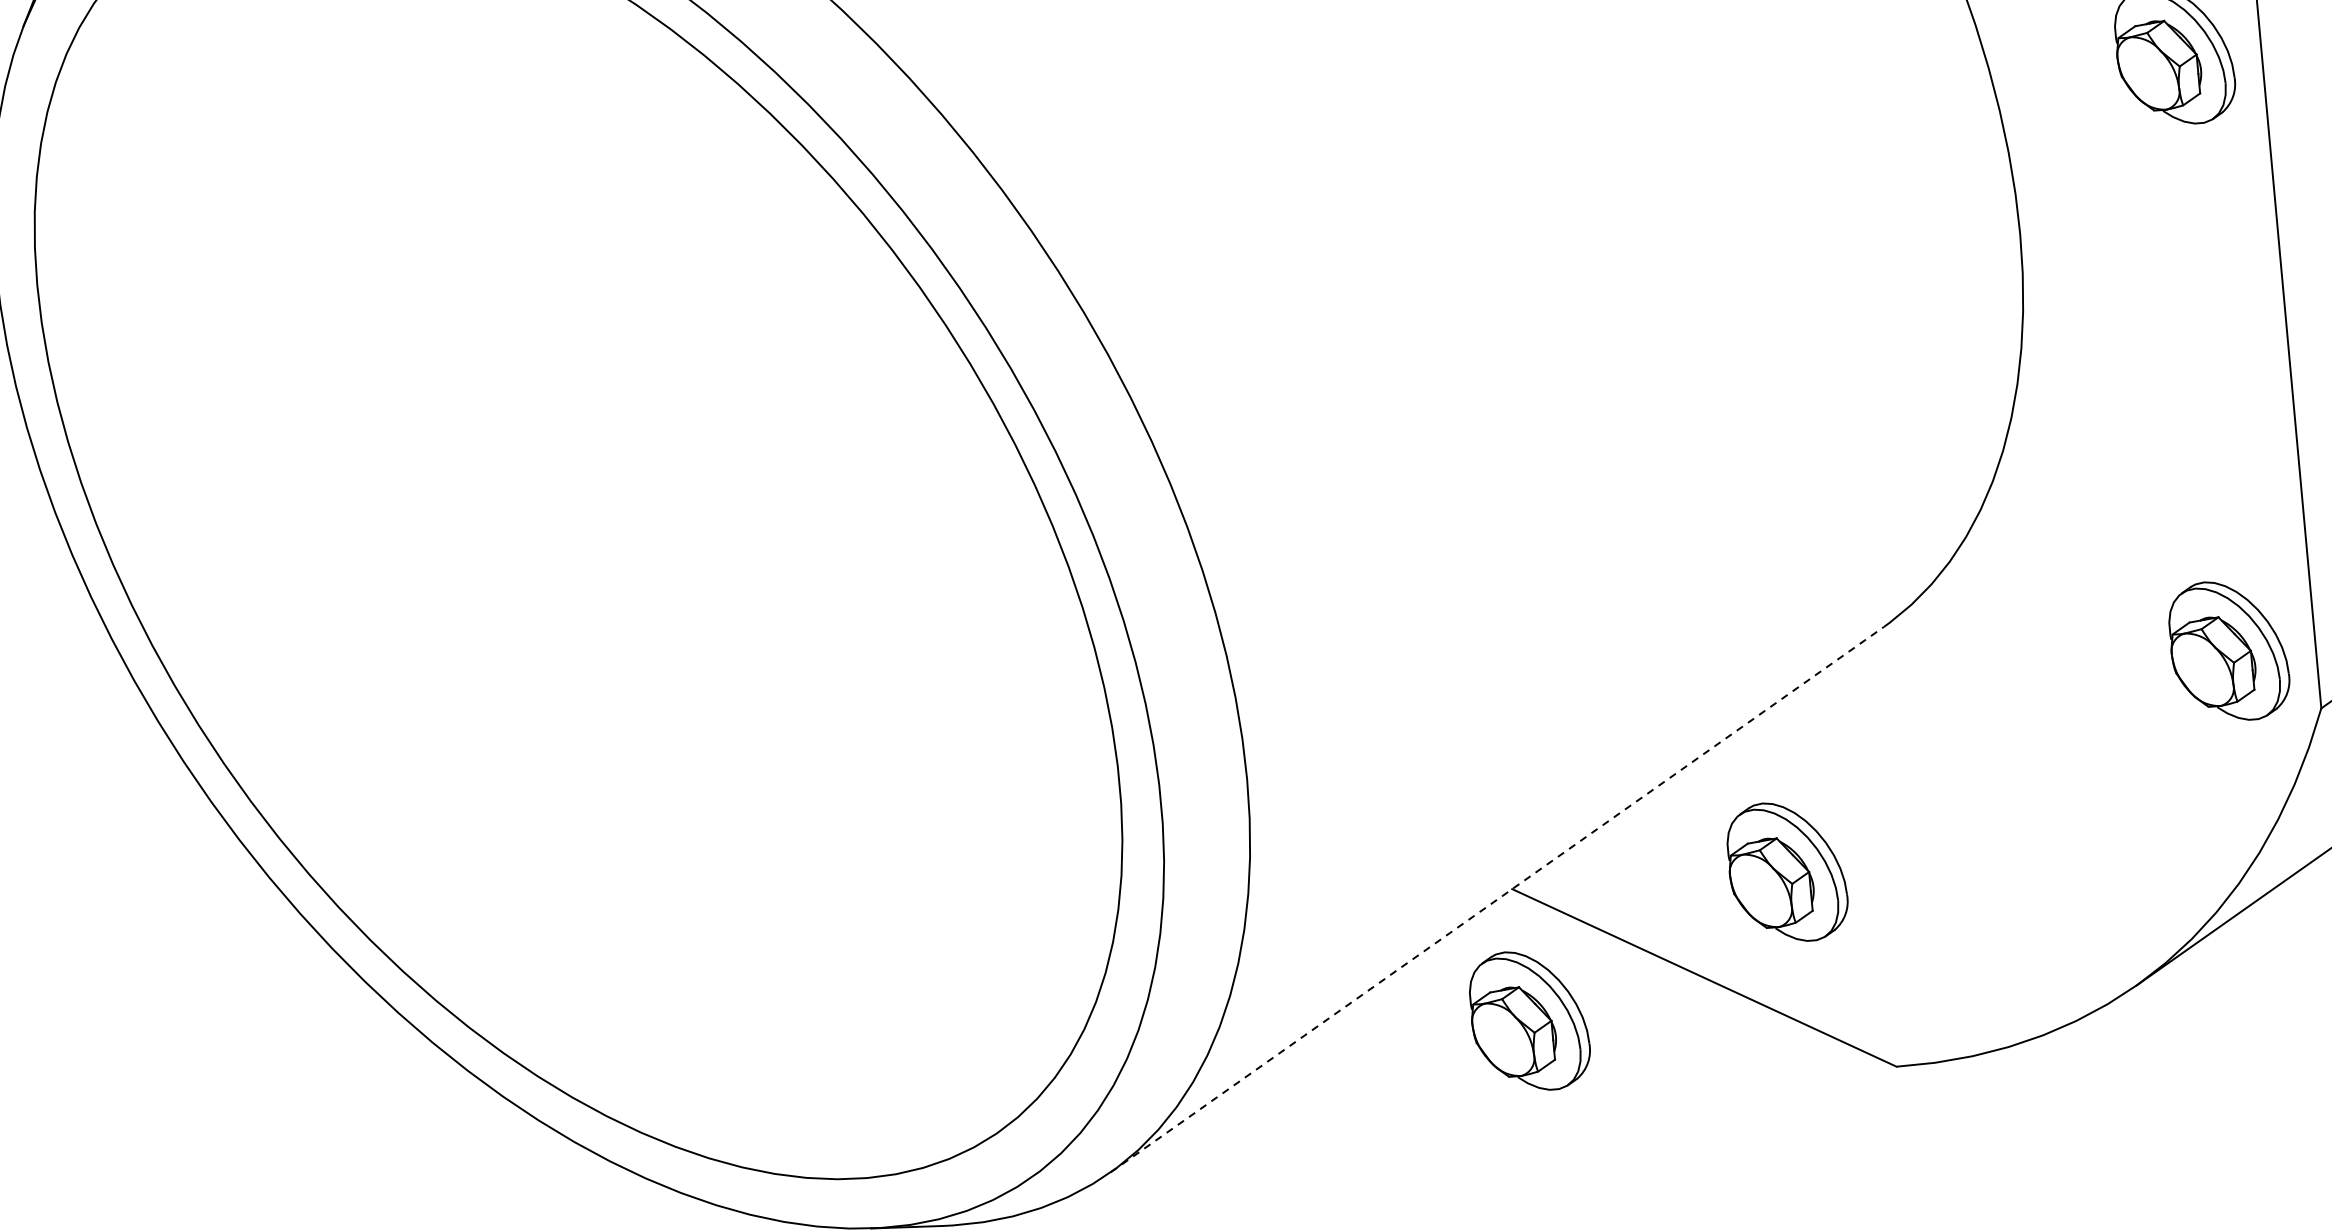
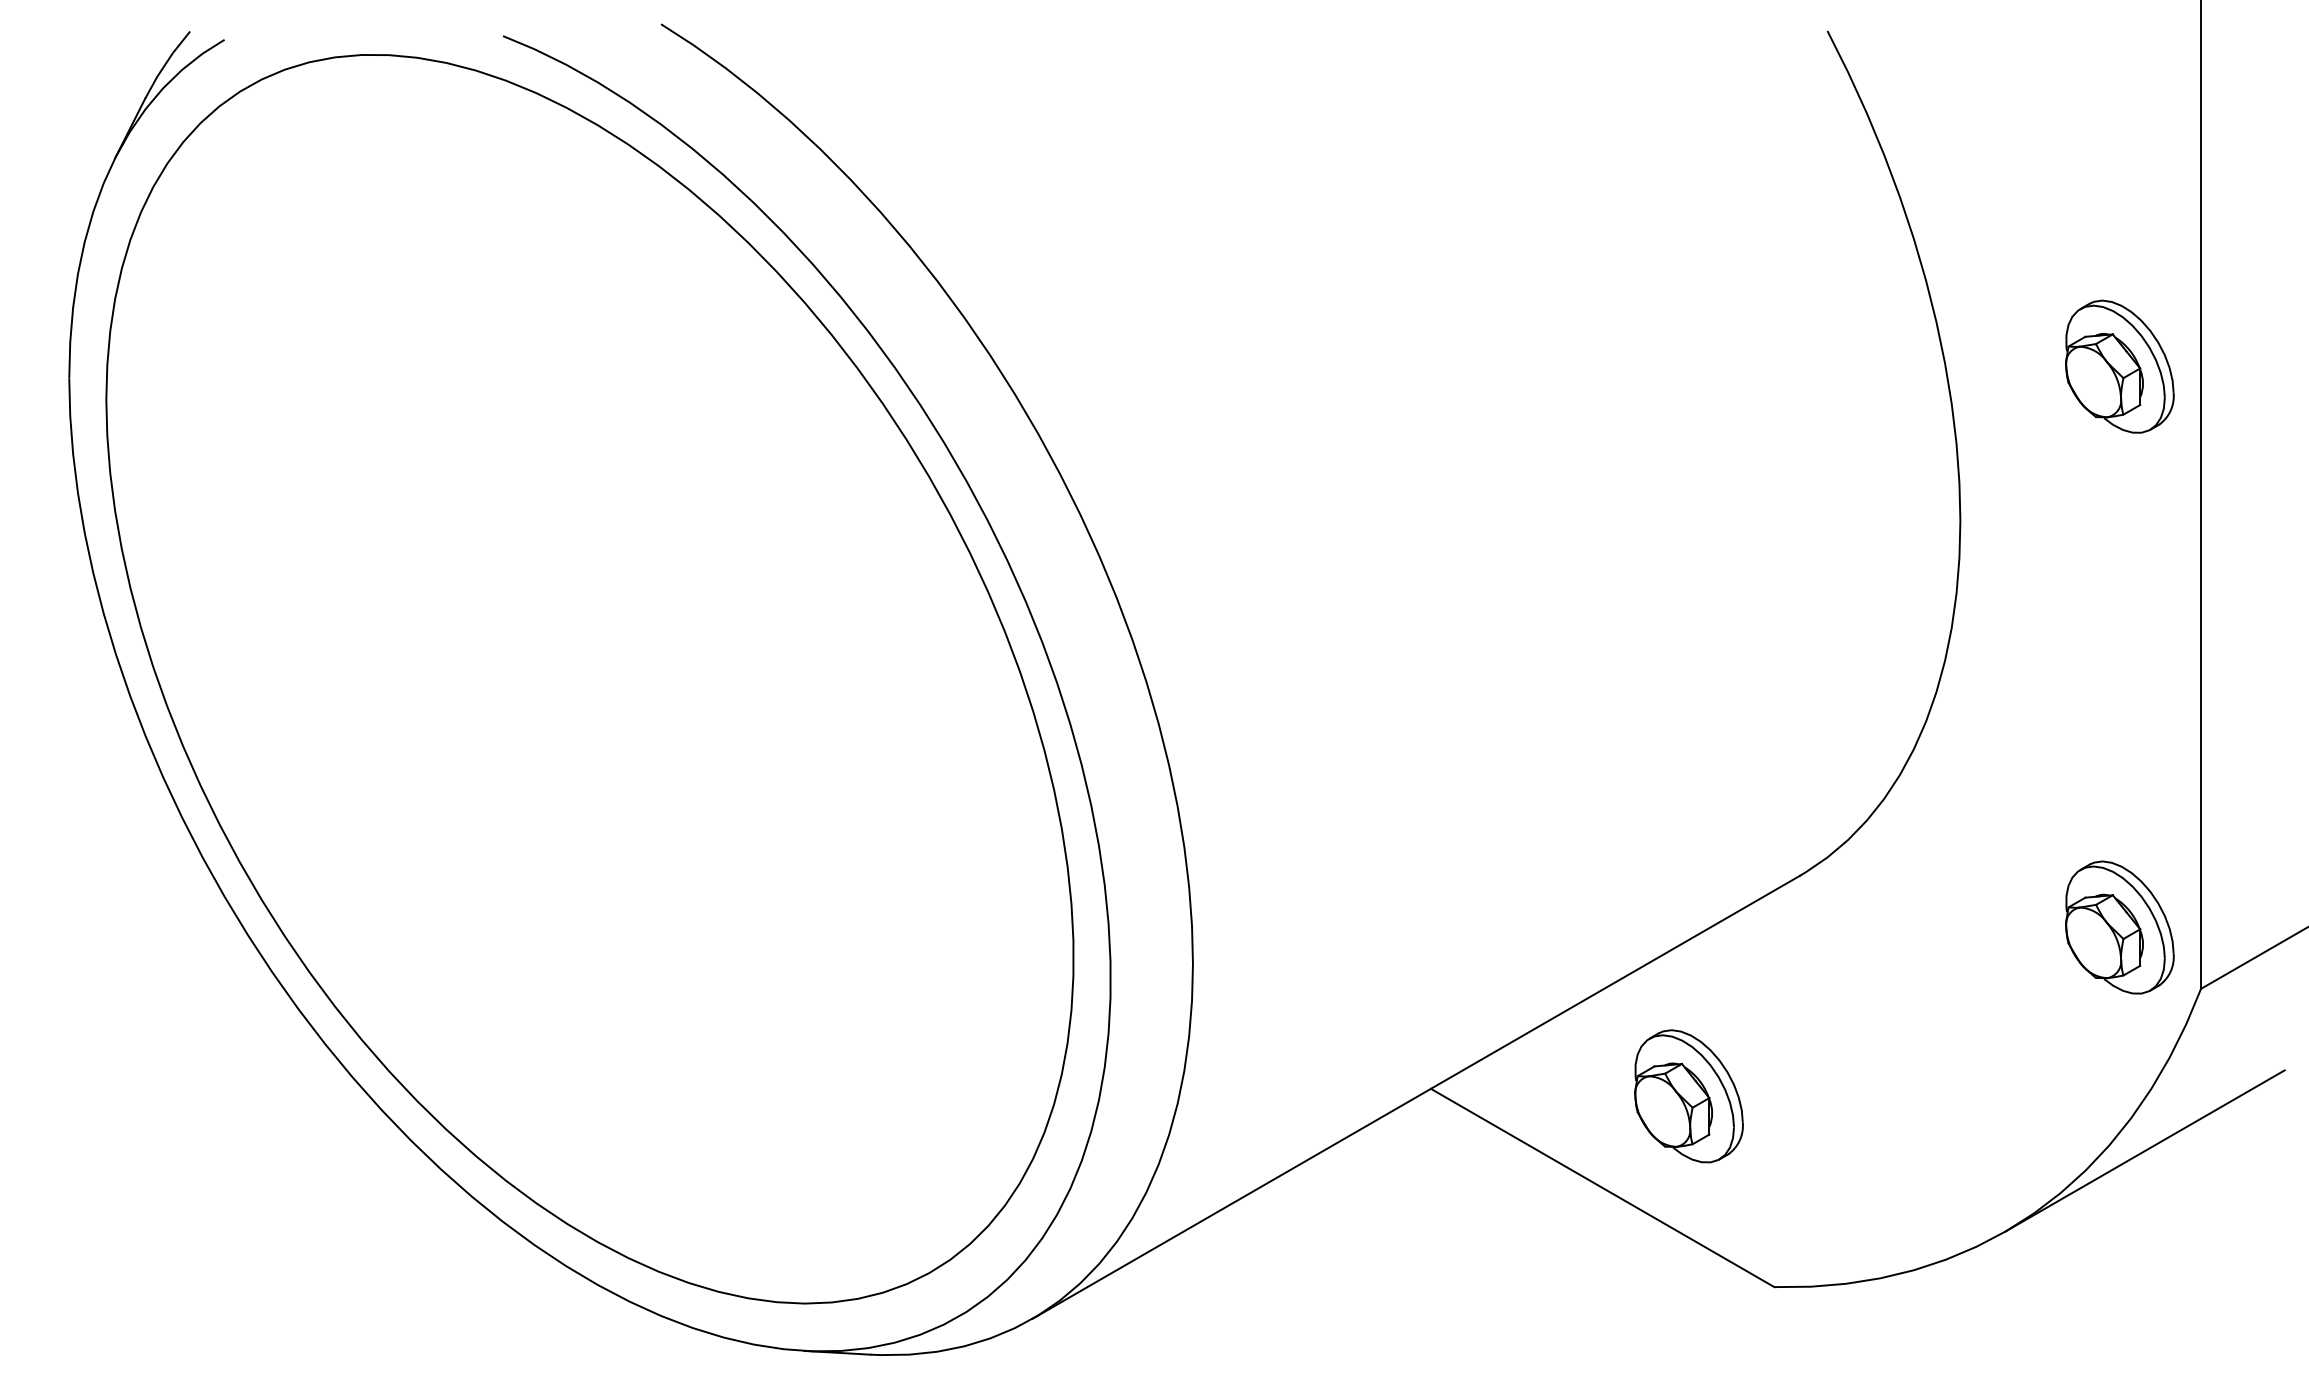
line: (1497, 899) -> (1416, 1097), dashed -> solid
part: (1529, 1021) -> (1435, 1213), removed

